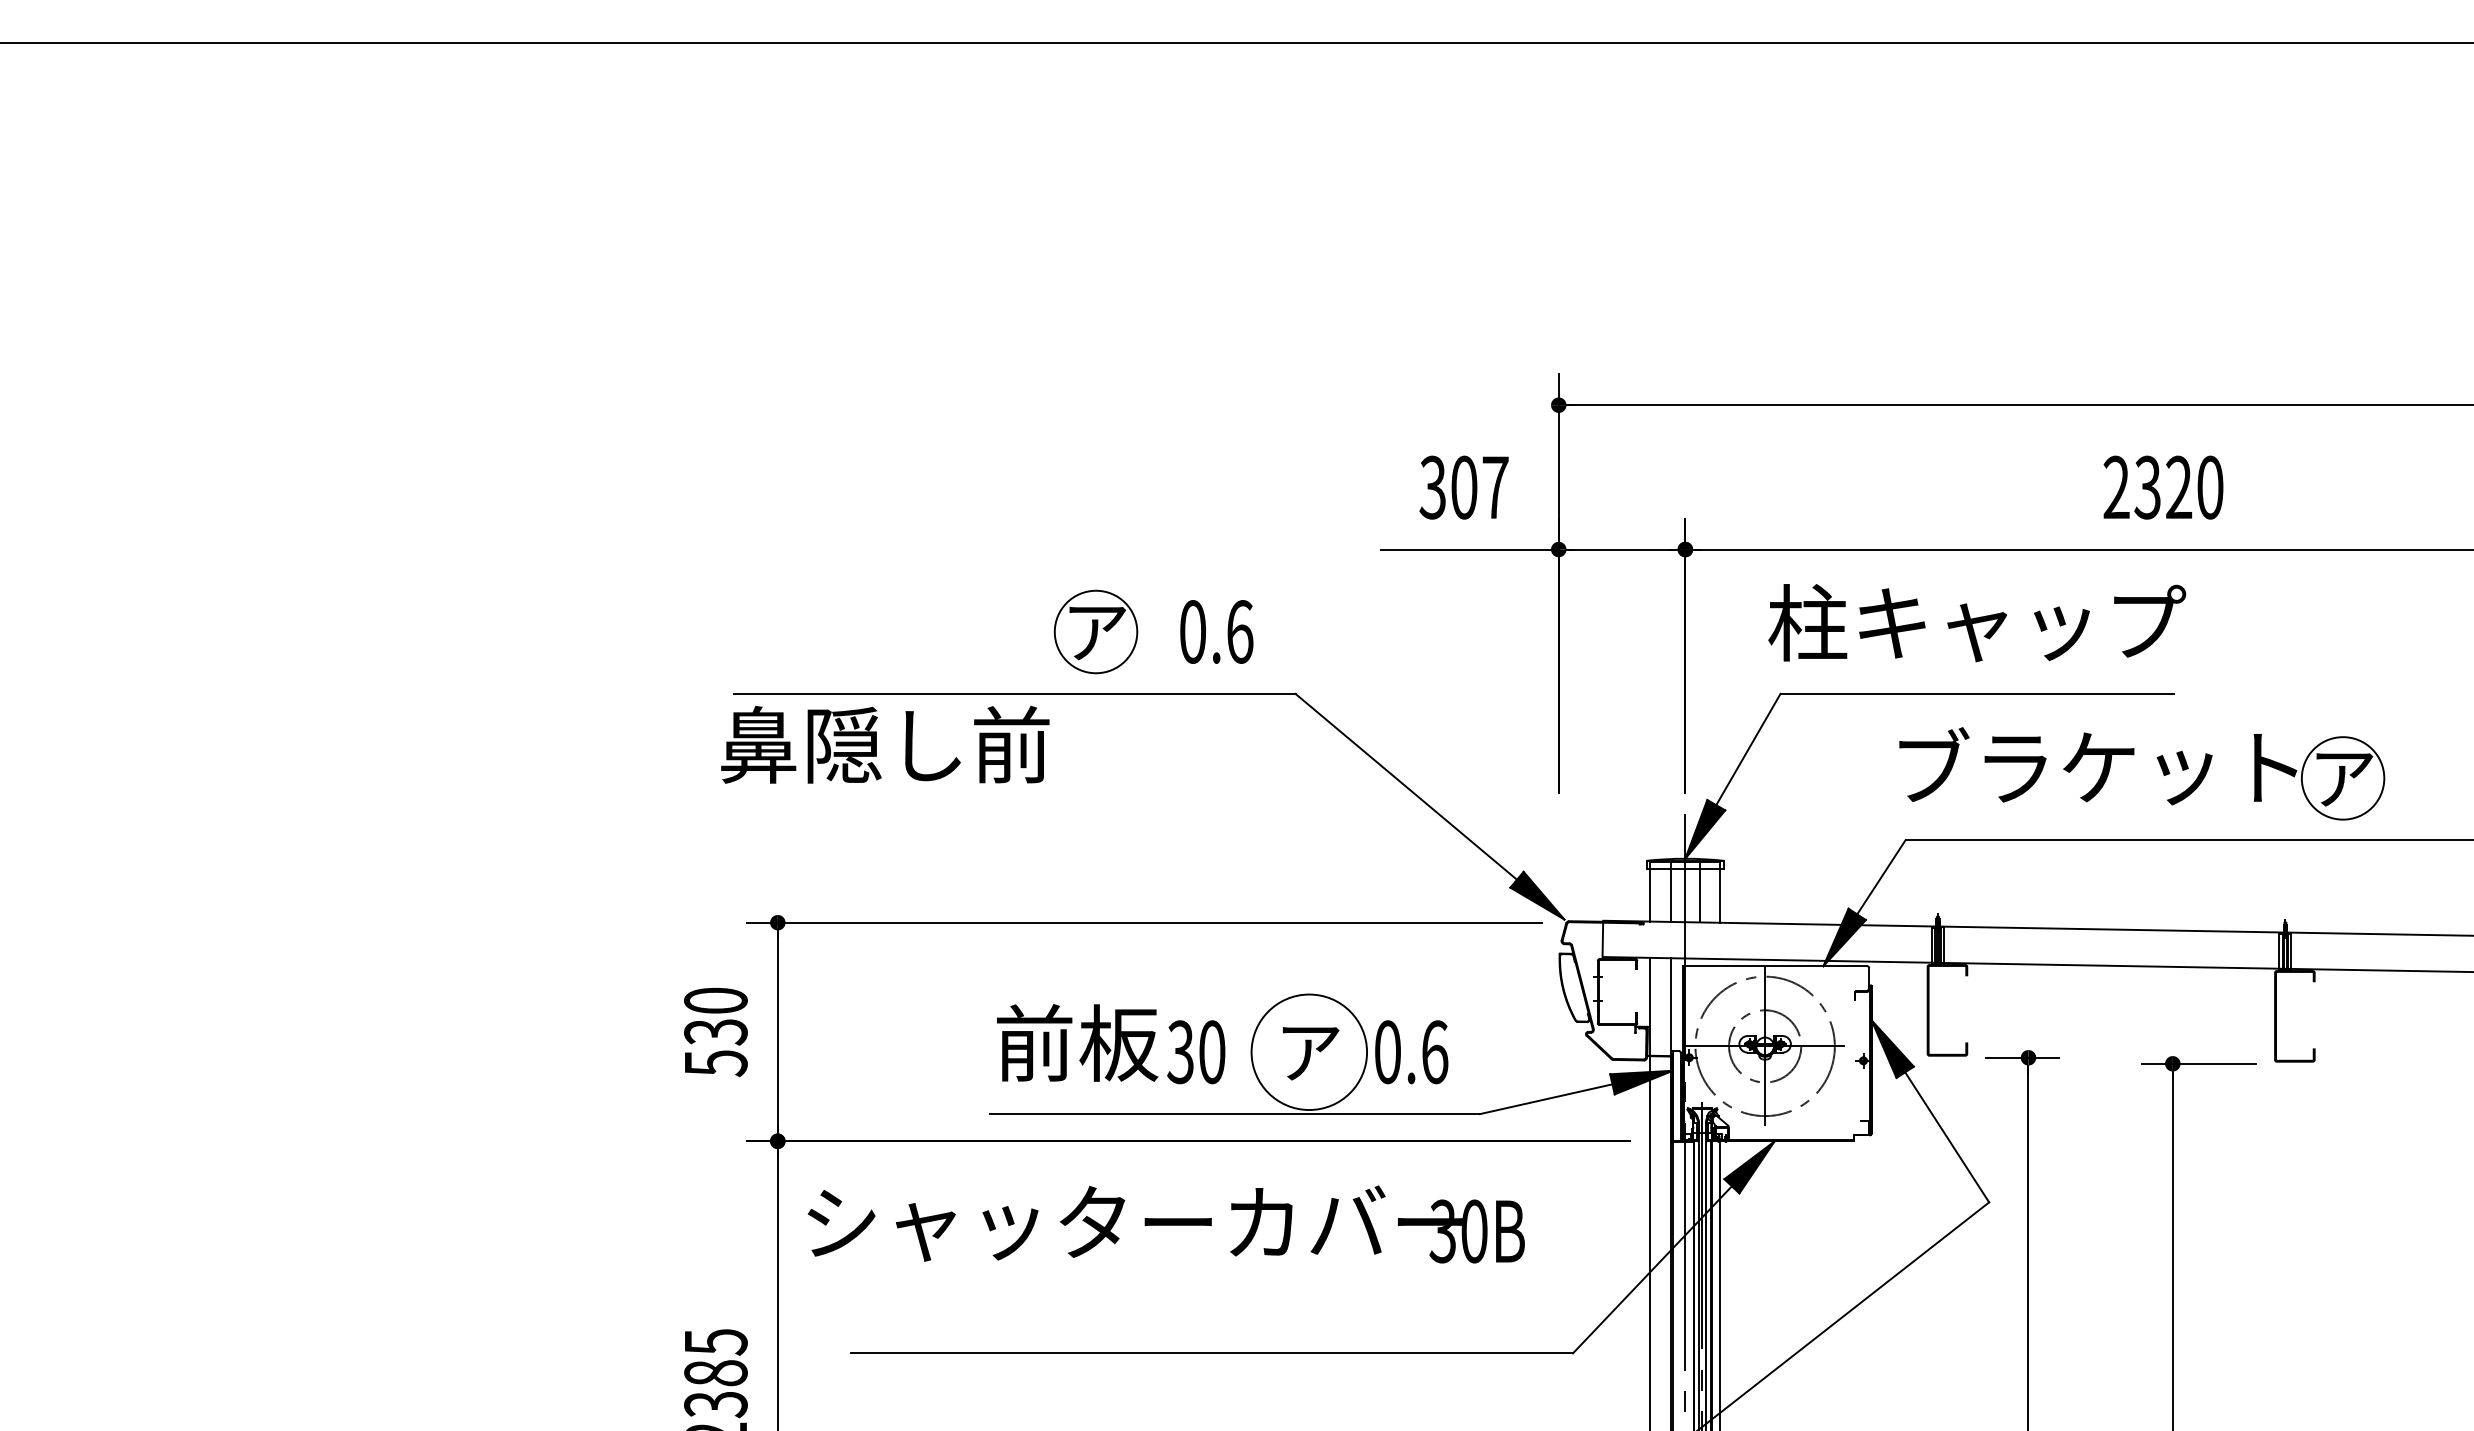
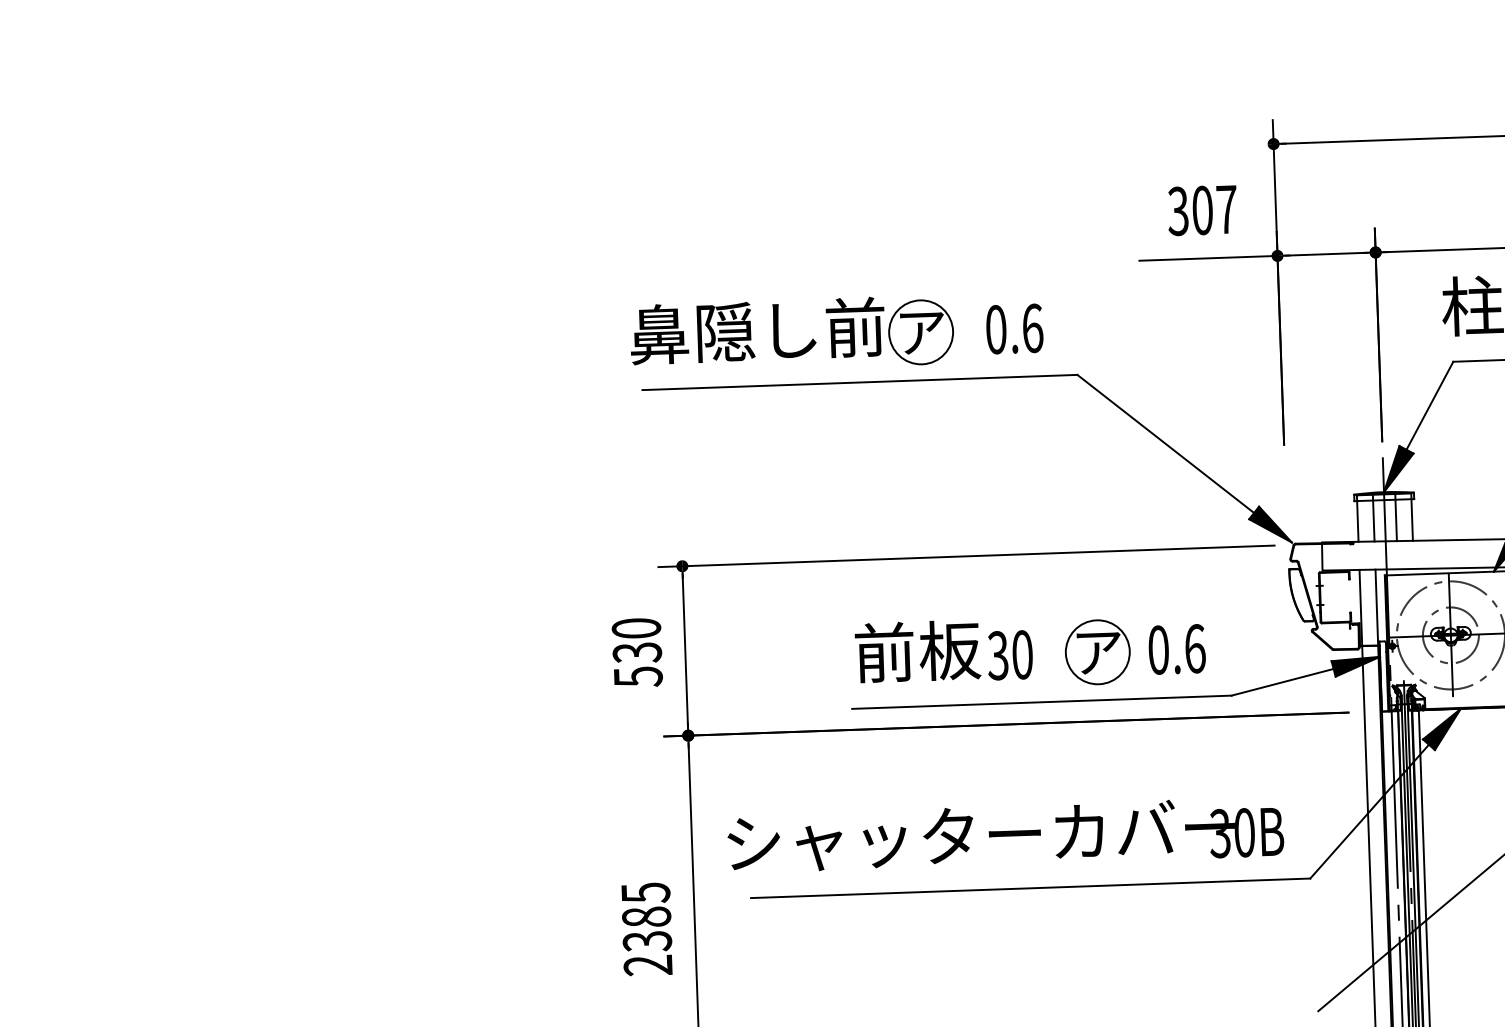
text: (885, 744) -> (757, 330), moved
circle: (1309, 1052) -> (1097, 652), size x0.71
text: (1165, 1224) -> (1005, 835), moved

